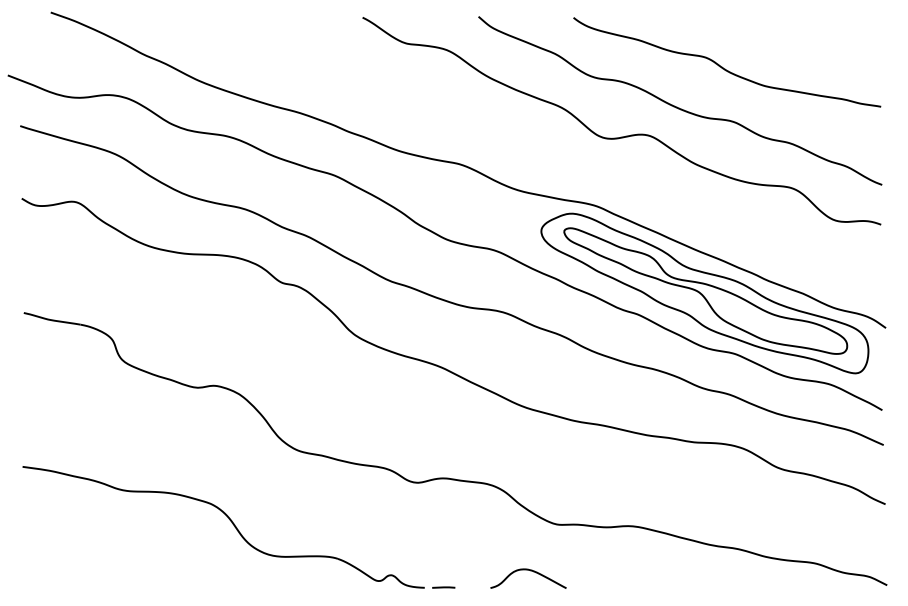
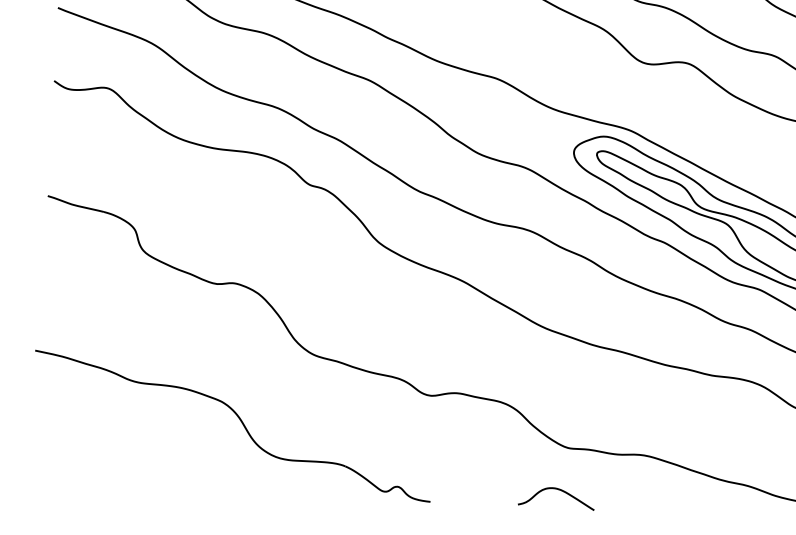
curve: (530, 571) -> (559, 490), moved
line: (443, 587) -> (449, 502), removed

